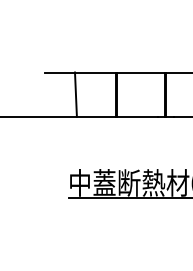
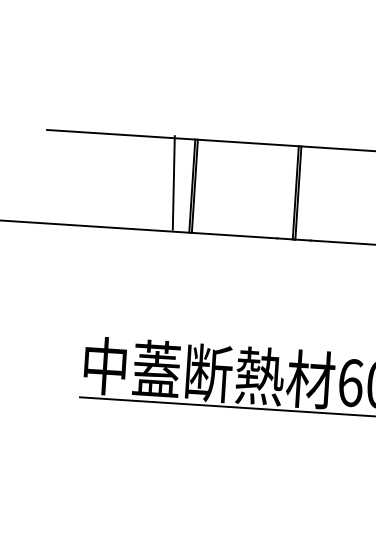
line: (75, 94) -> (172, 182), moved

